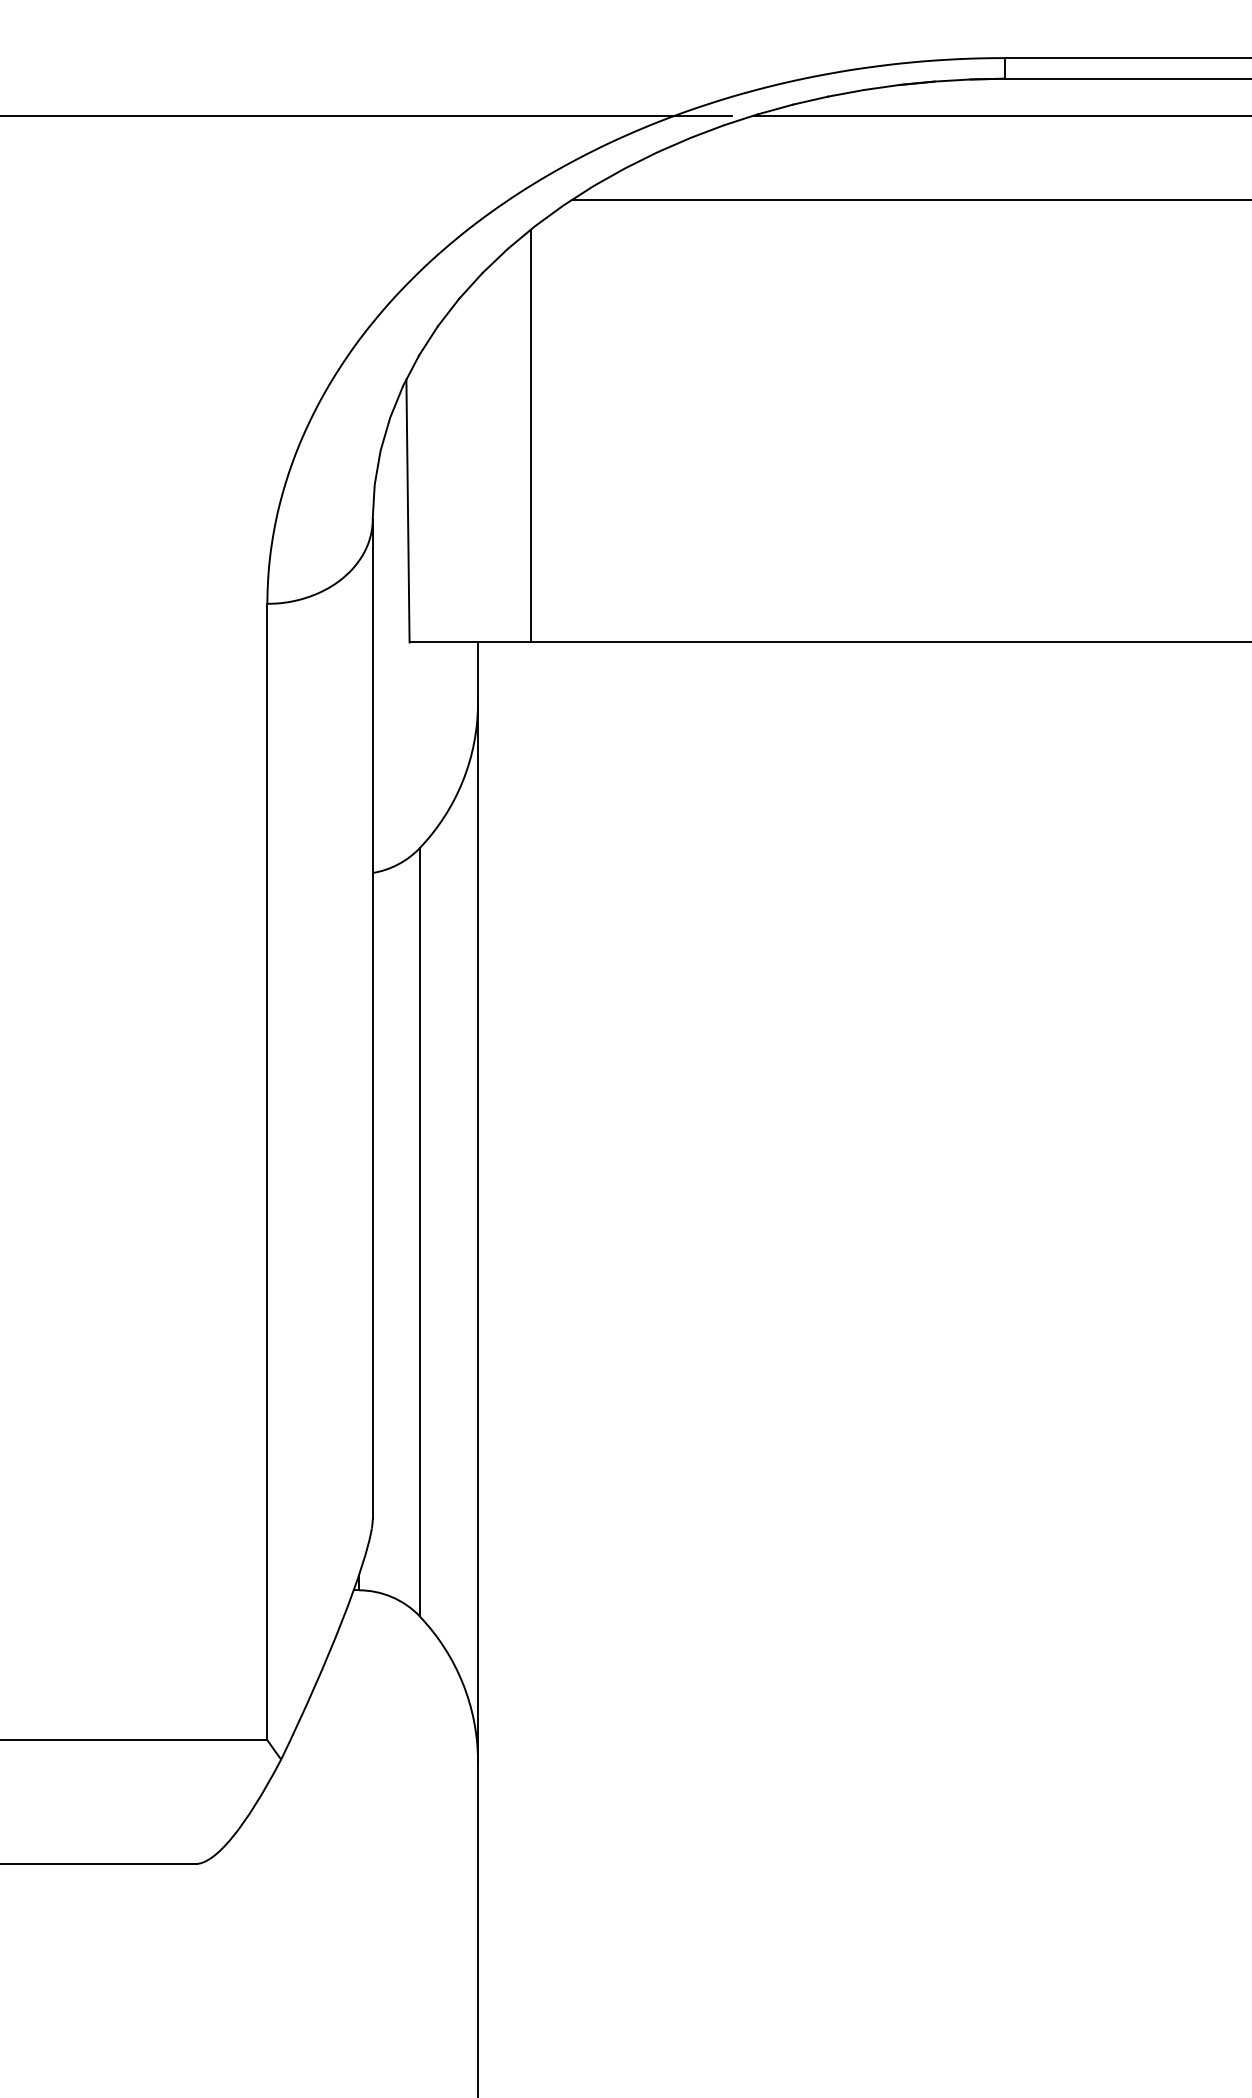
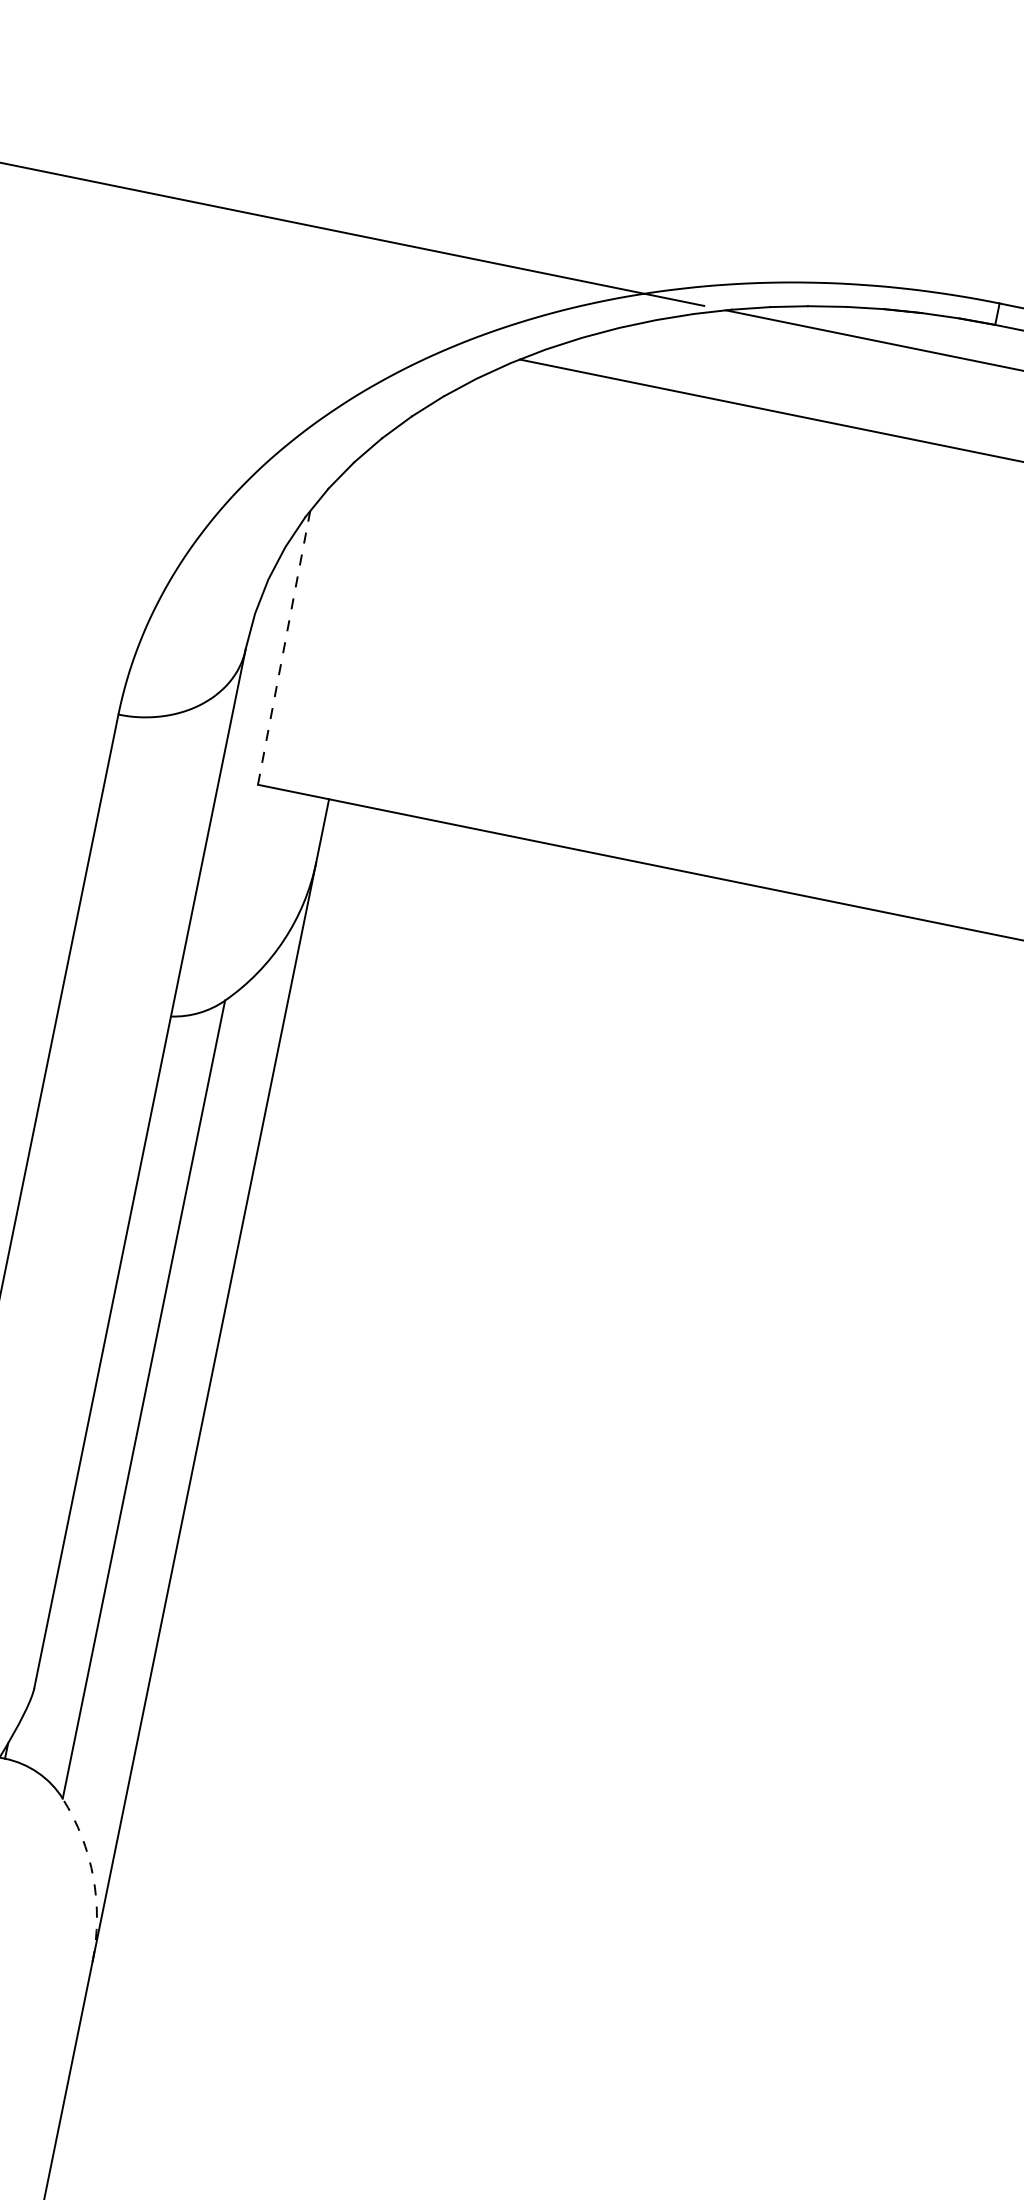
line: (530, 435) -> (427, 595), removed
line: (407, 510) -> (283, 647), solid -> dashed
arc: (462, 1683) -> (92, 1877), solid -> dashed

